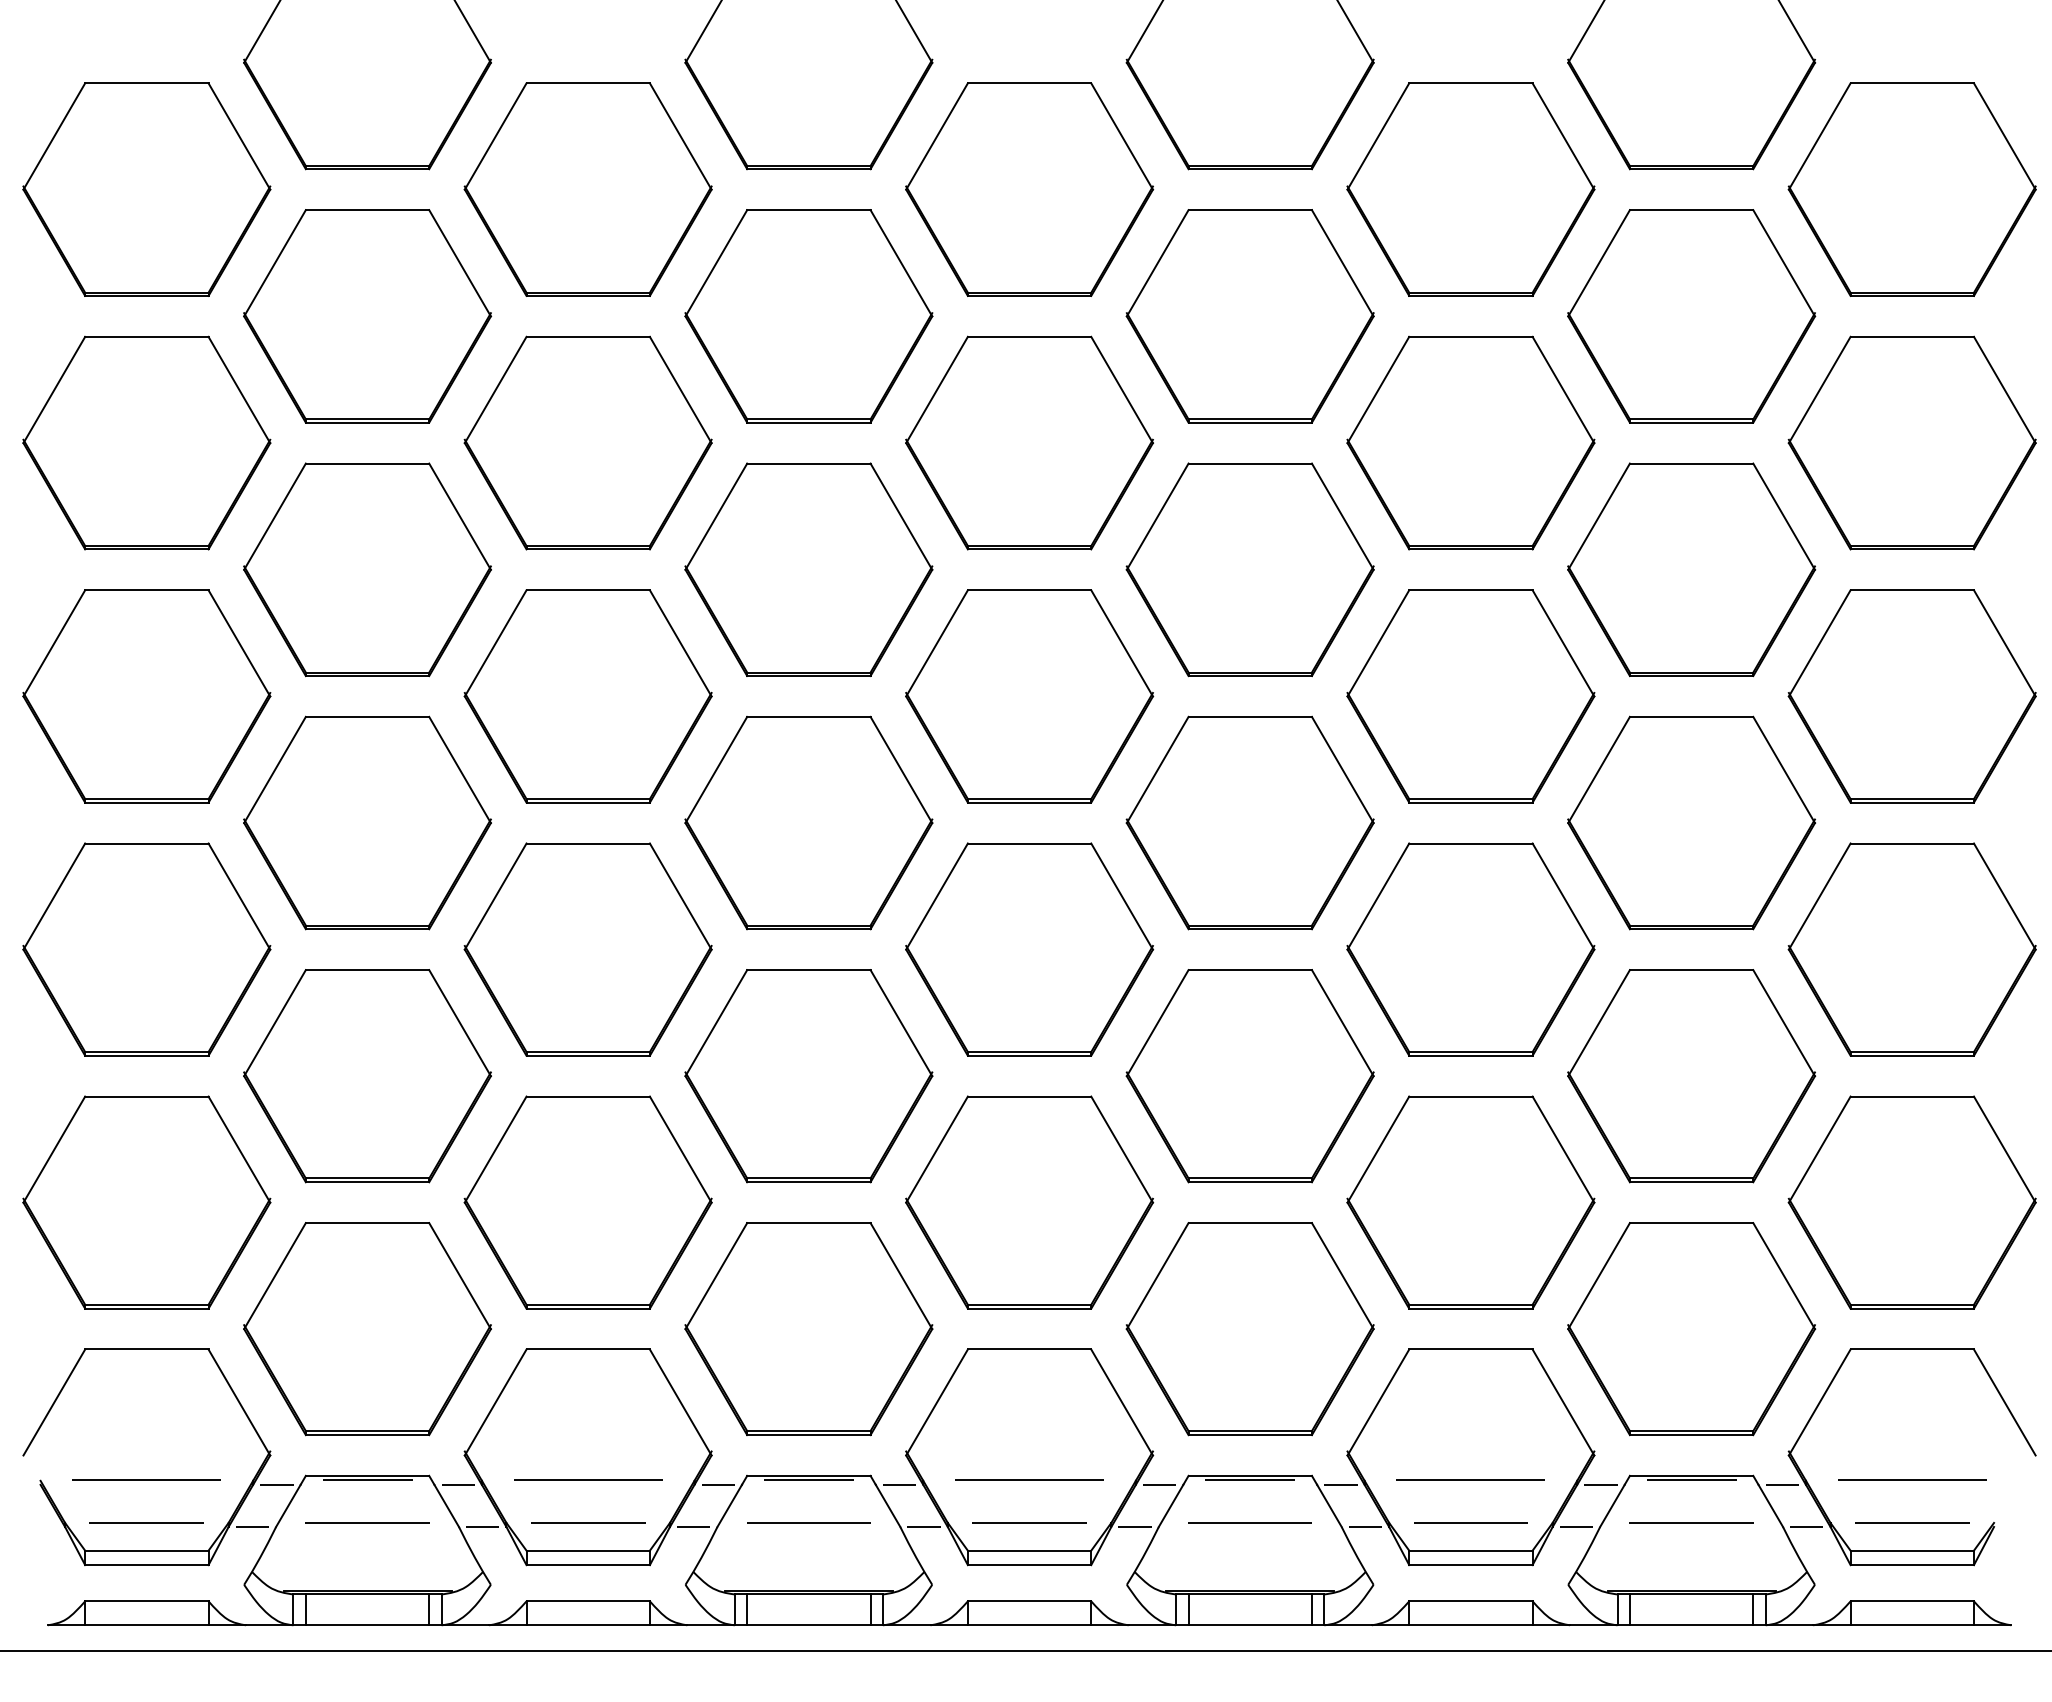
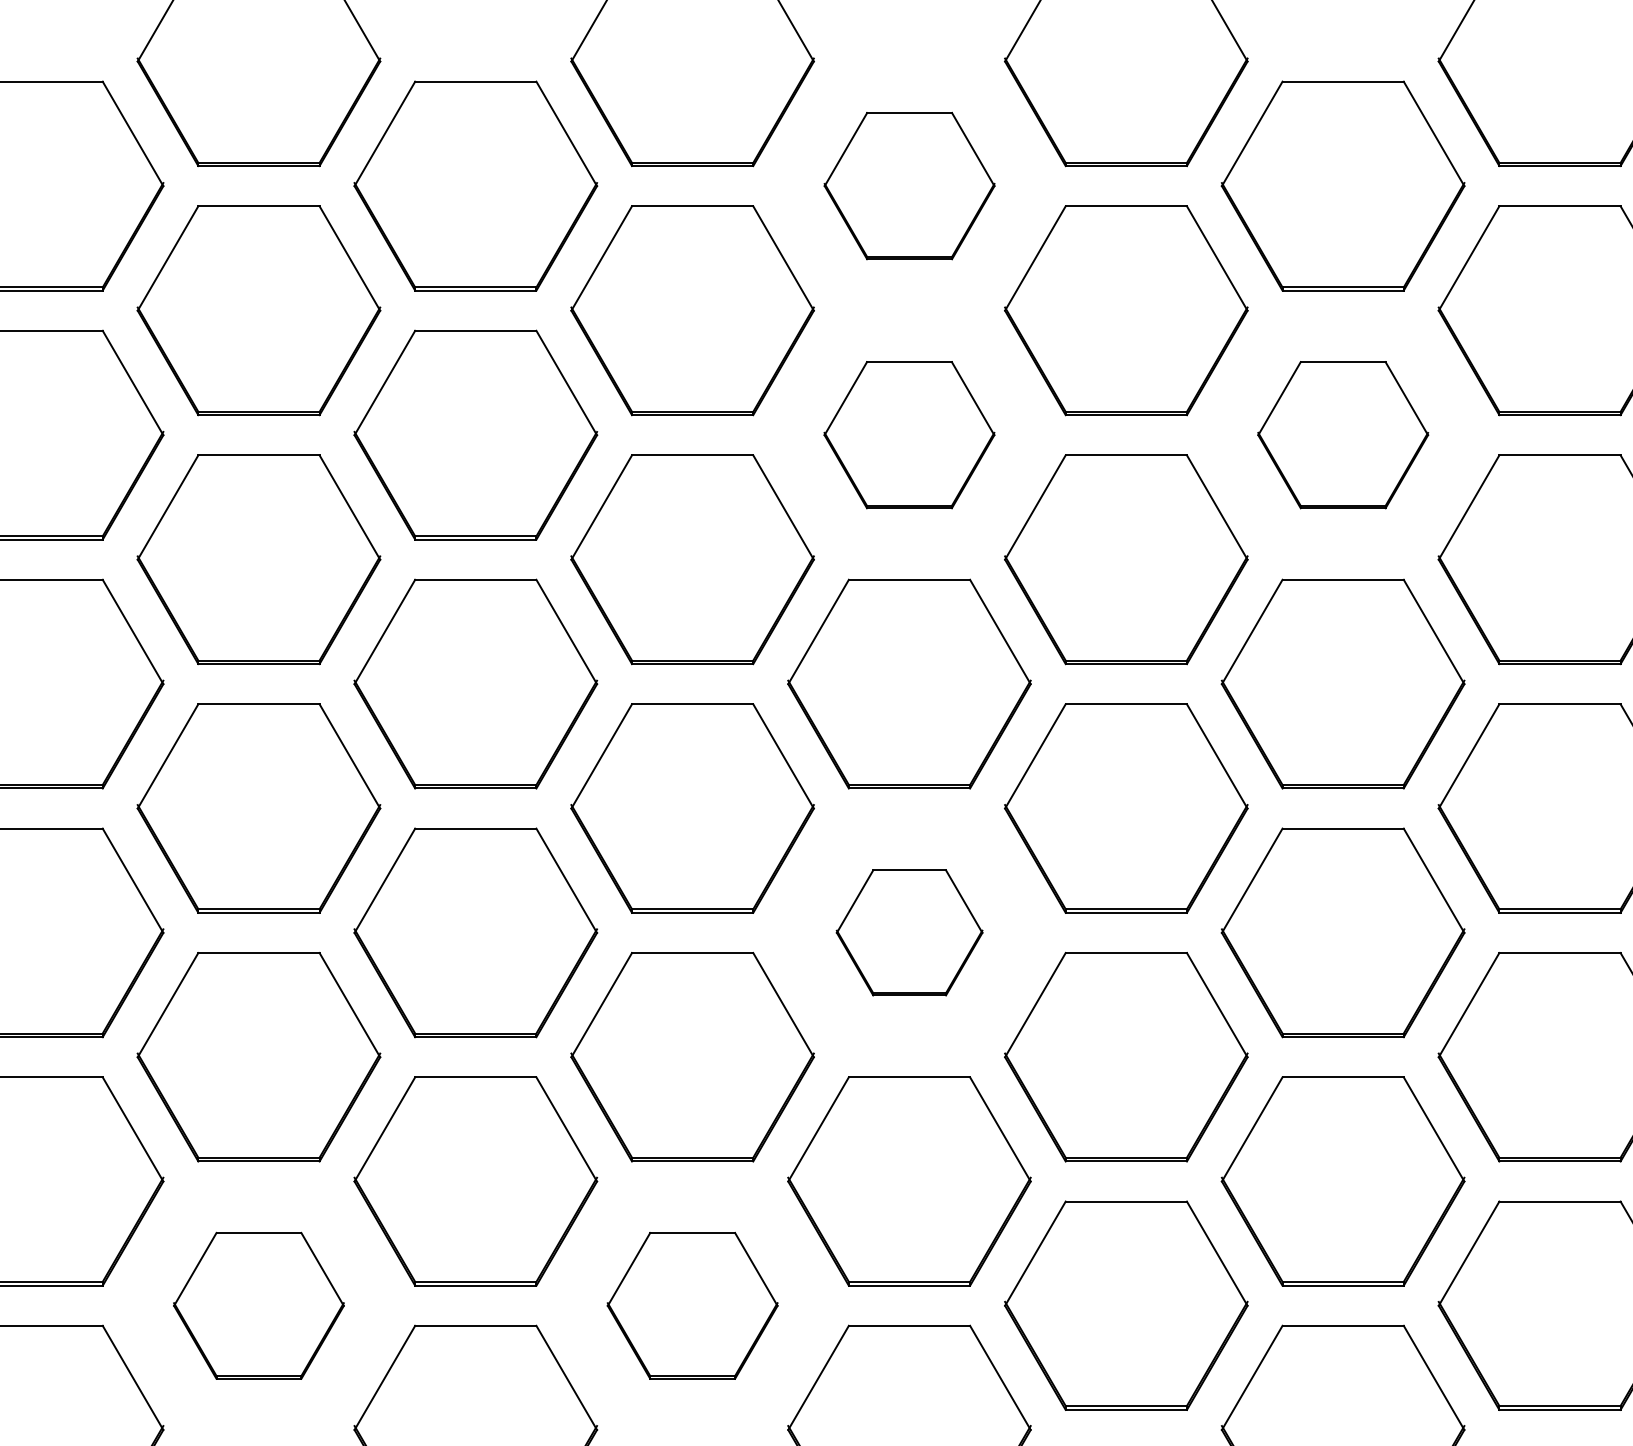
part: (1029, 189) -> (909, 186), size x0.7
part: (1029, 442) -> (909, 434), size x0.7
part: (1470, 442) -> (1342, 434), size x0.7
part: (1029, 949) -> (909, 932), size x0.6
part: (367, 1329) -> (258, 1306), size x0.7
part: (808, 1329) -> (692, 1306), size x0.7

